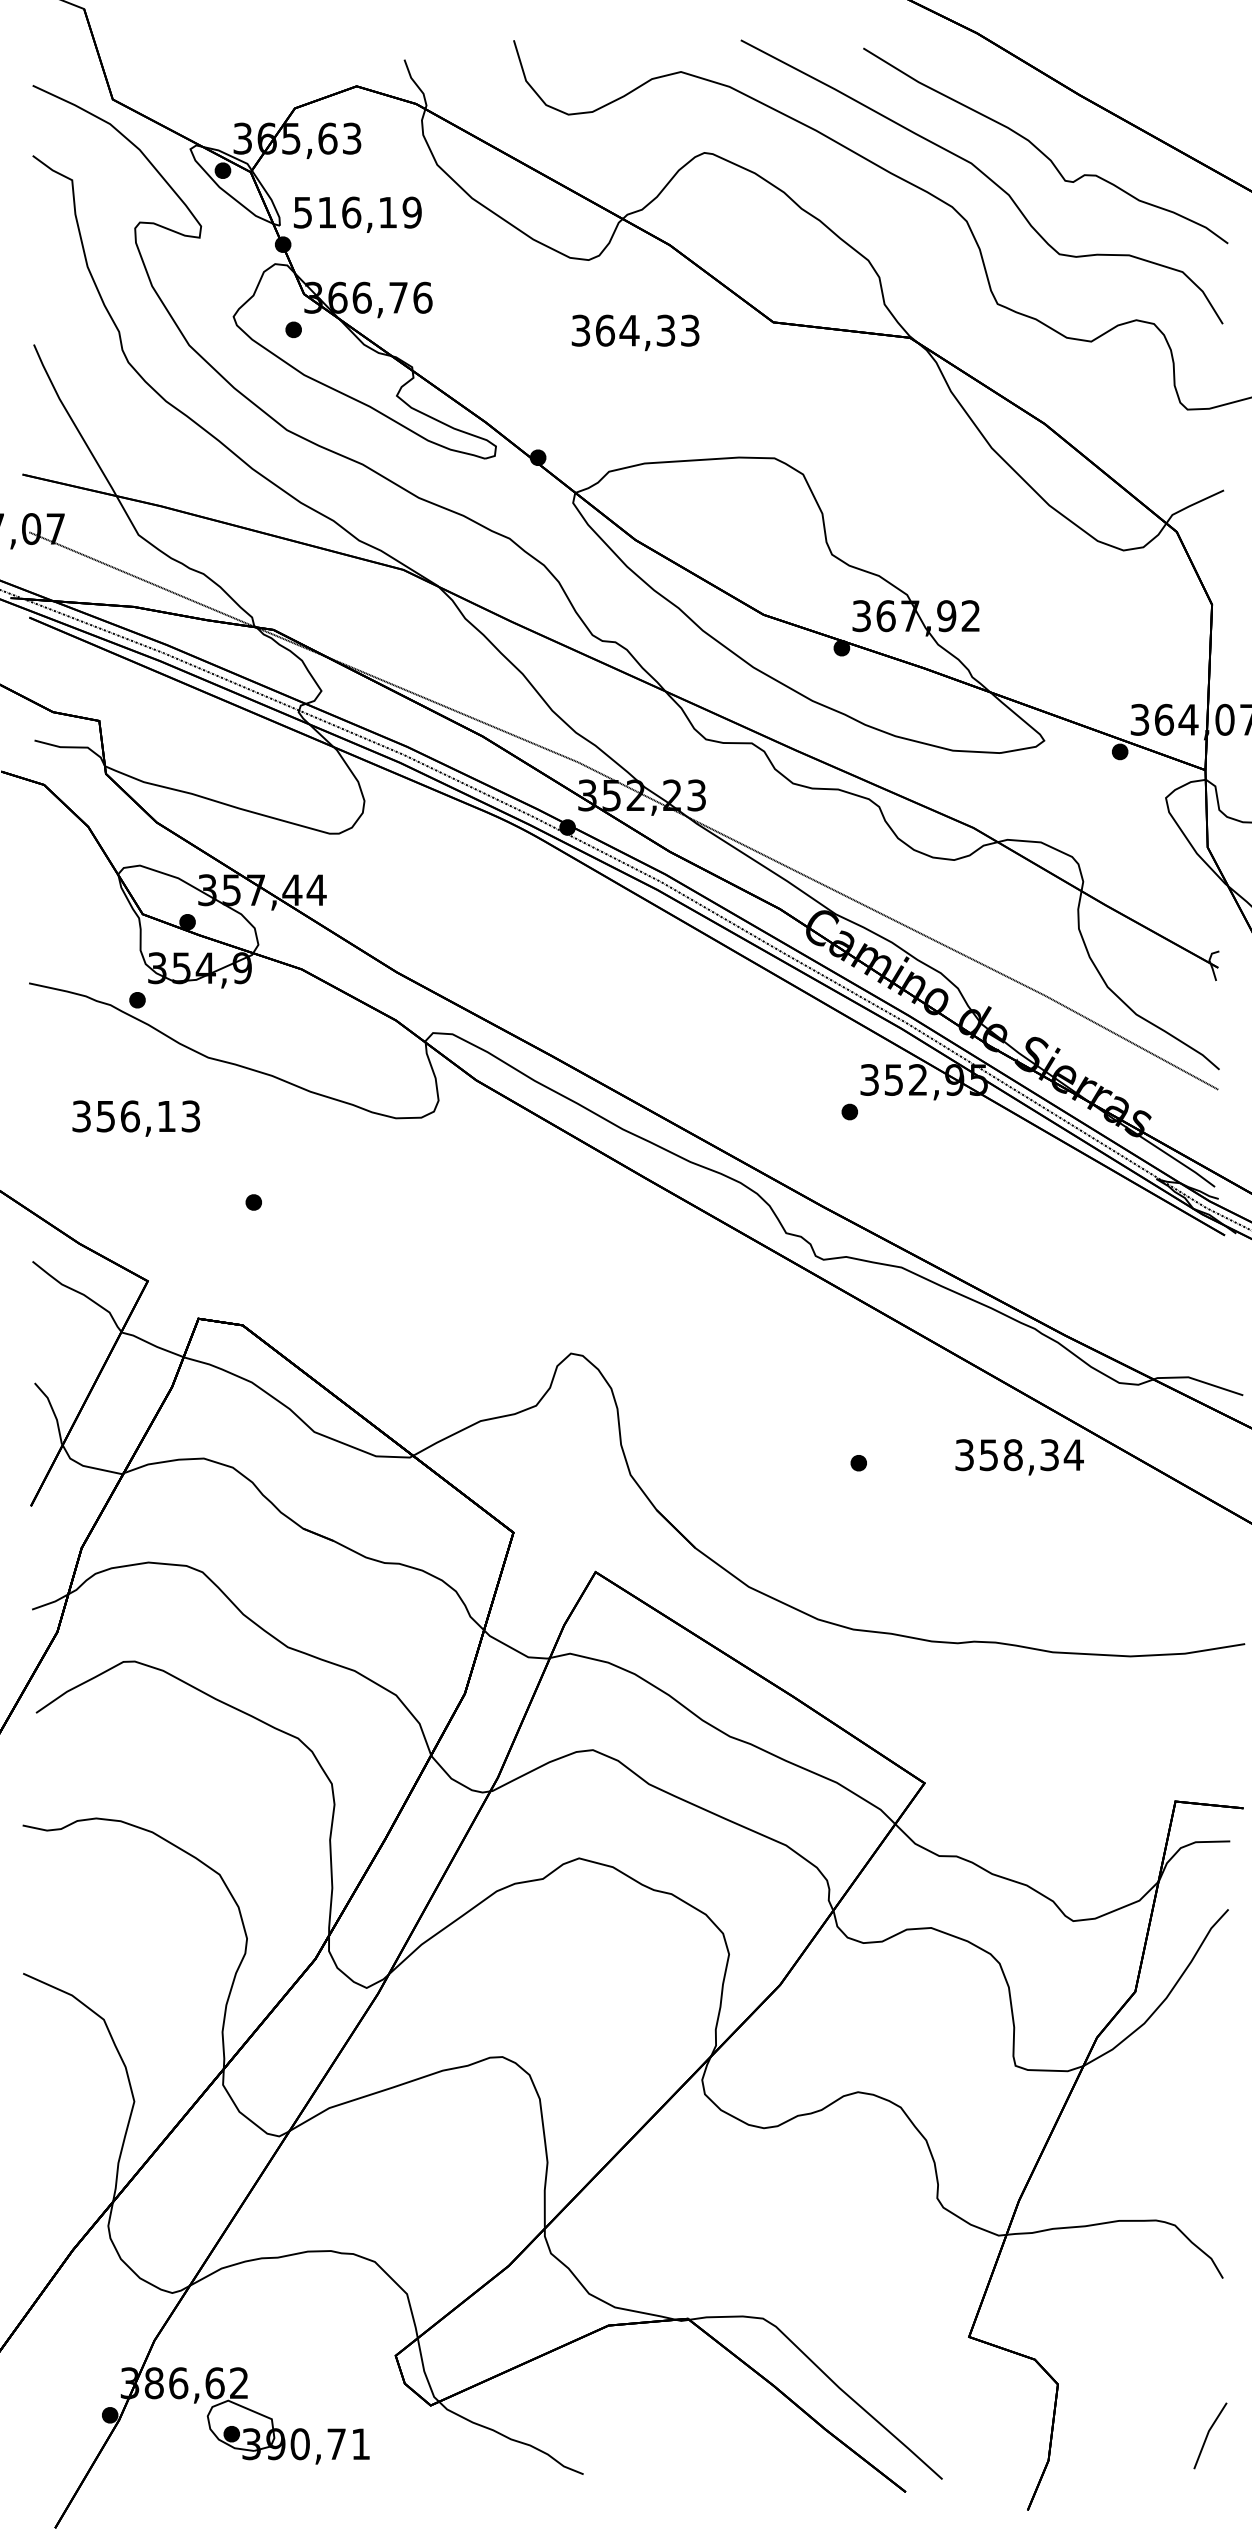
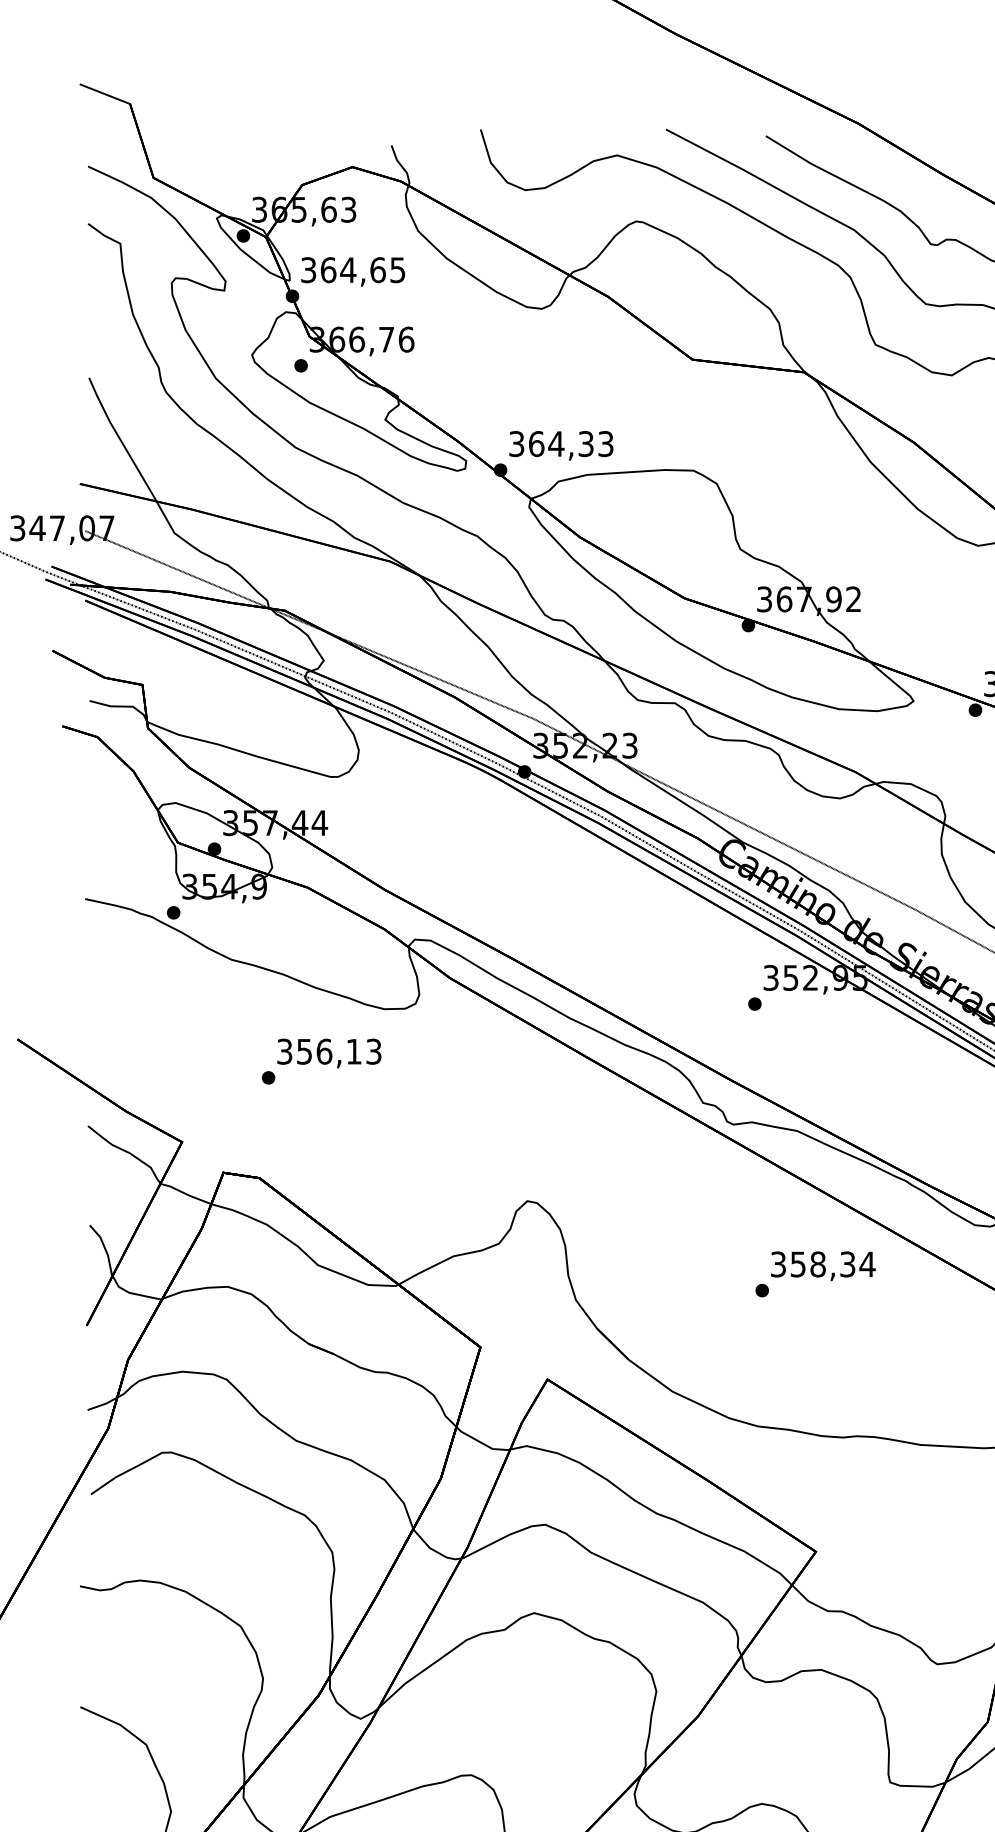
text: (357, 212) -> (353, 270), 516,19 -> 364,65
text: (635, 332) -> (561, 445), moved
text: (136, 1118) -> (329, 1053), moved
text: (1019, 1457) -> (823, 1266), moved

